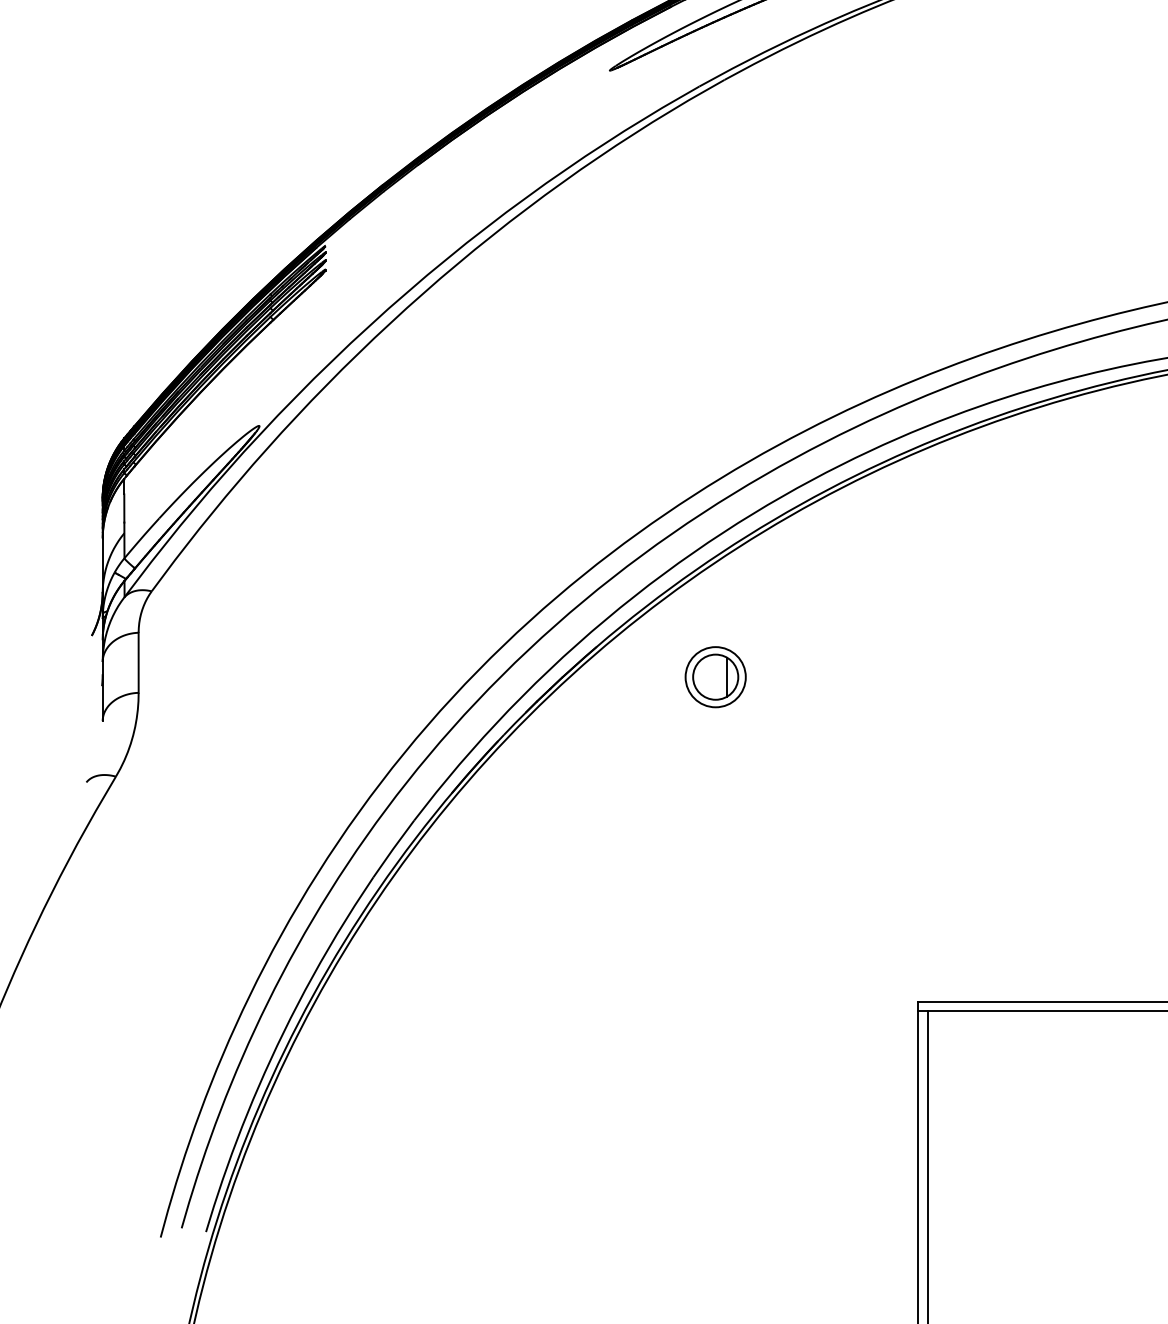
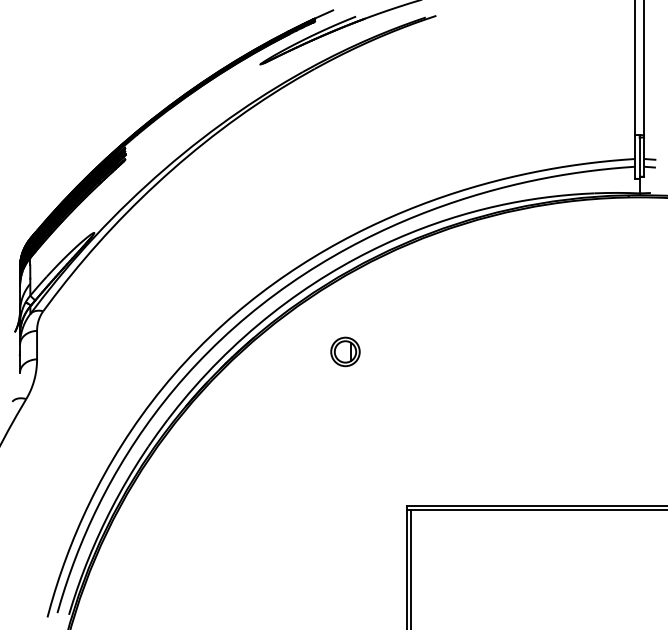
part: (715, 676) -> (345, 351), moved

